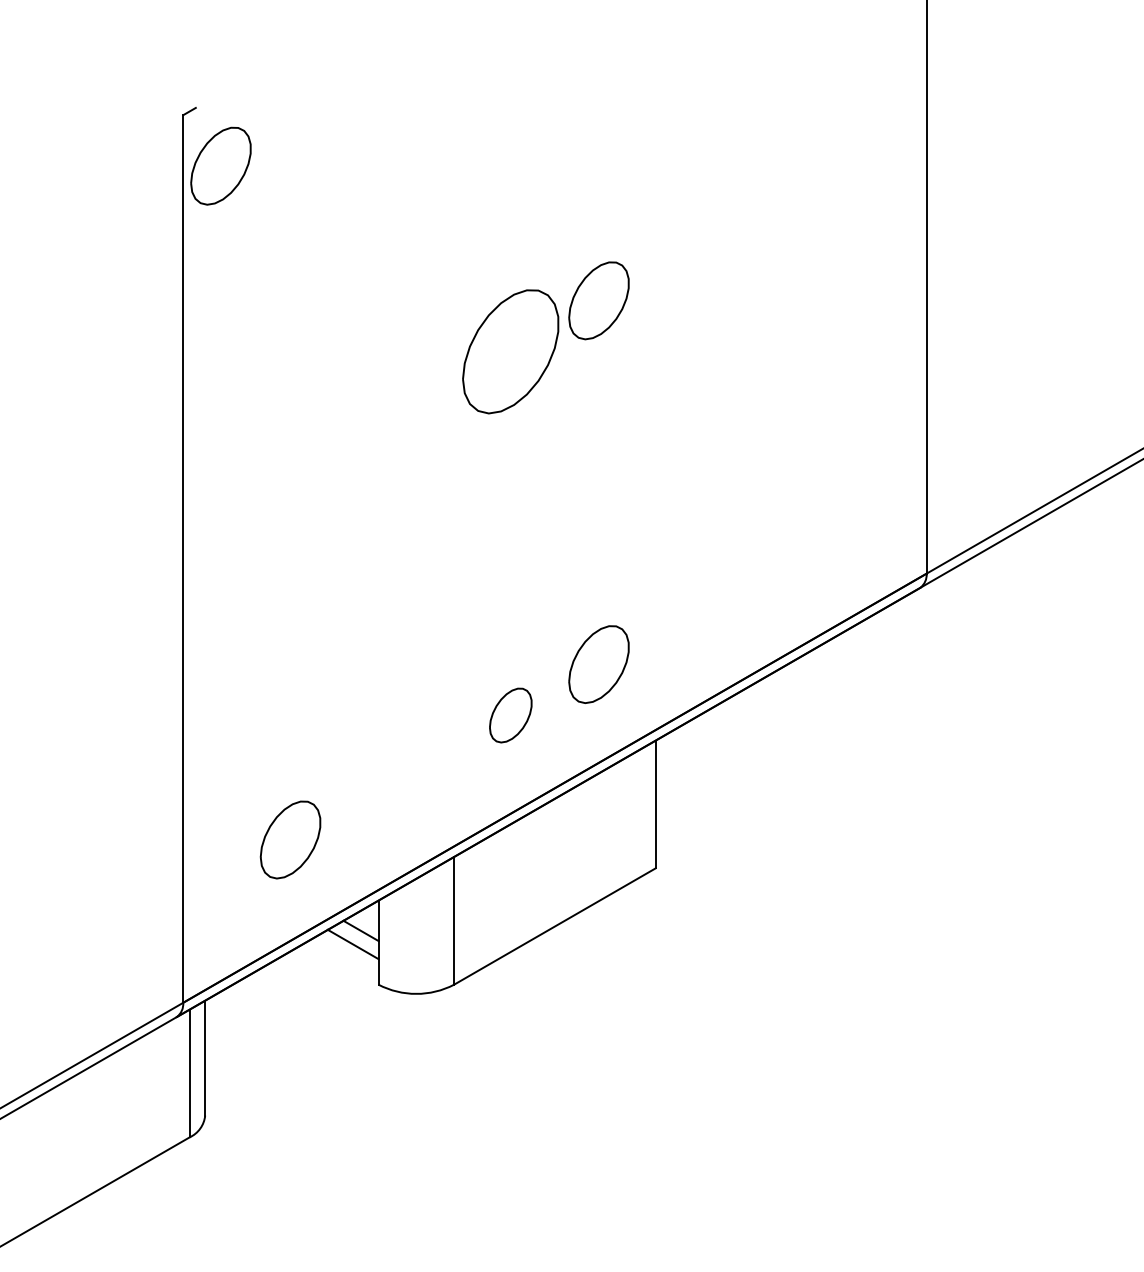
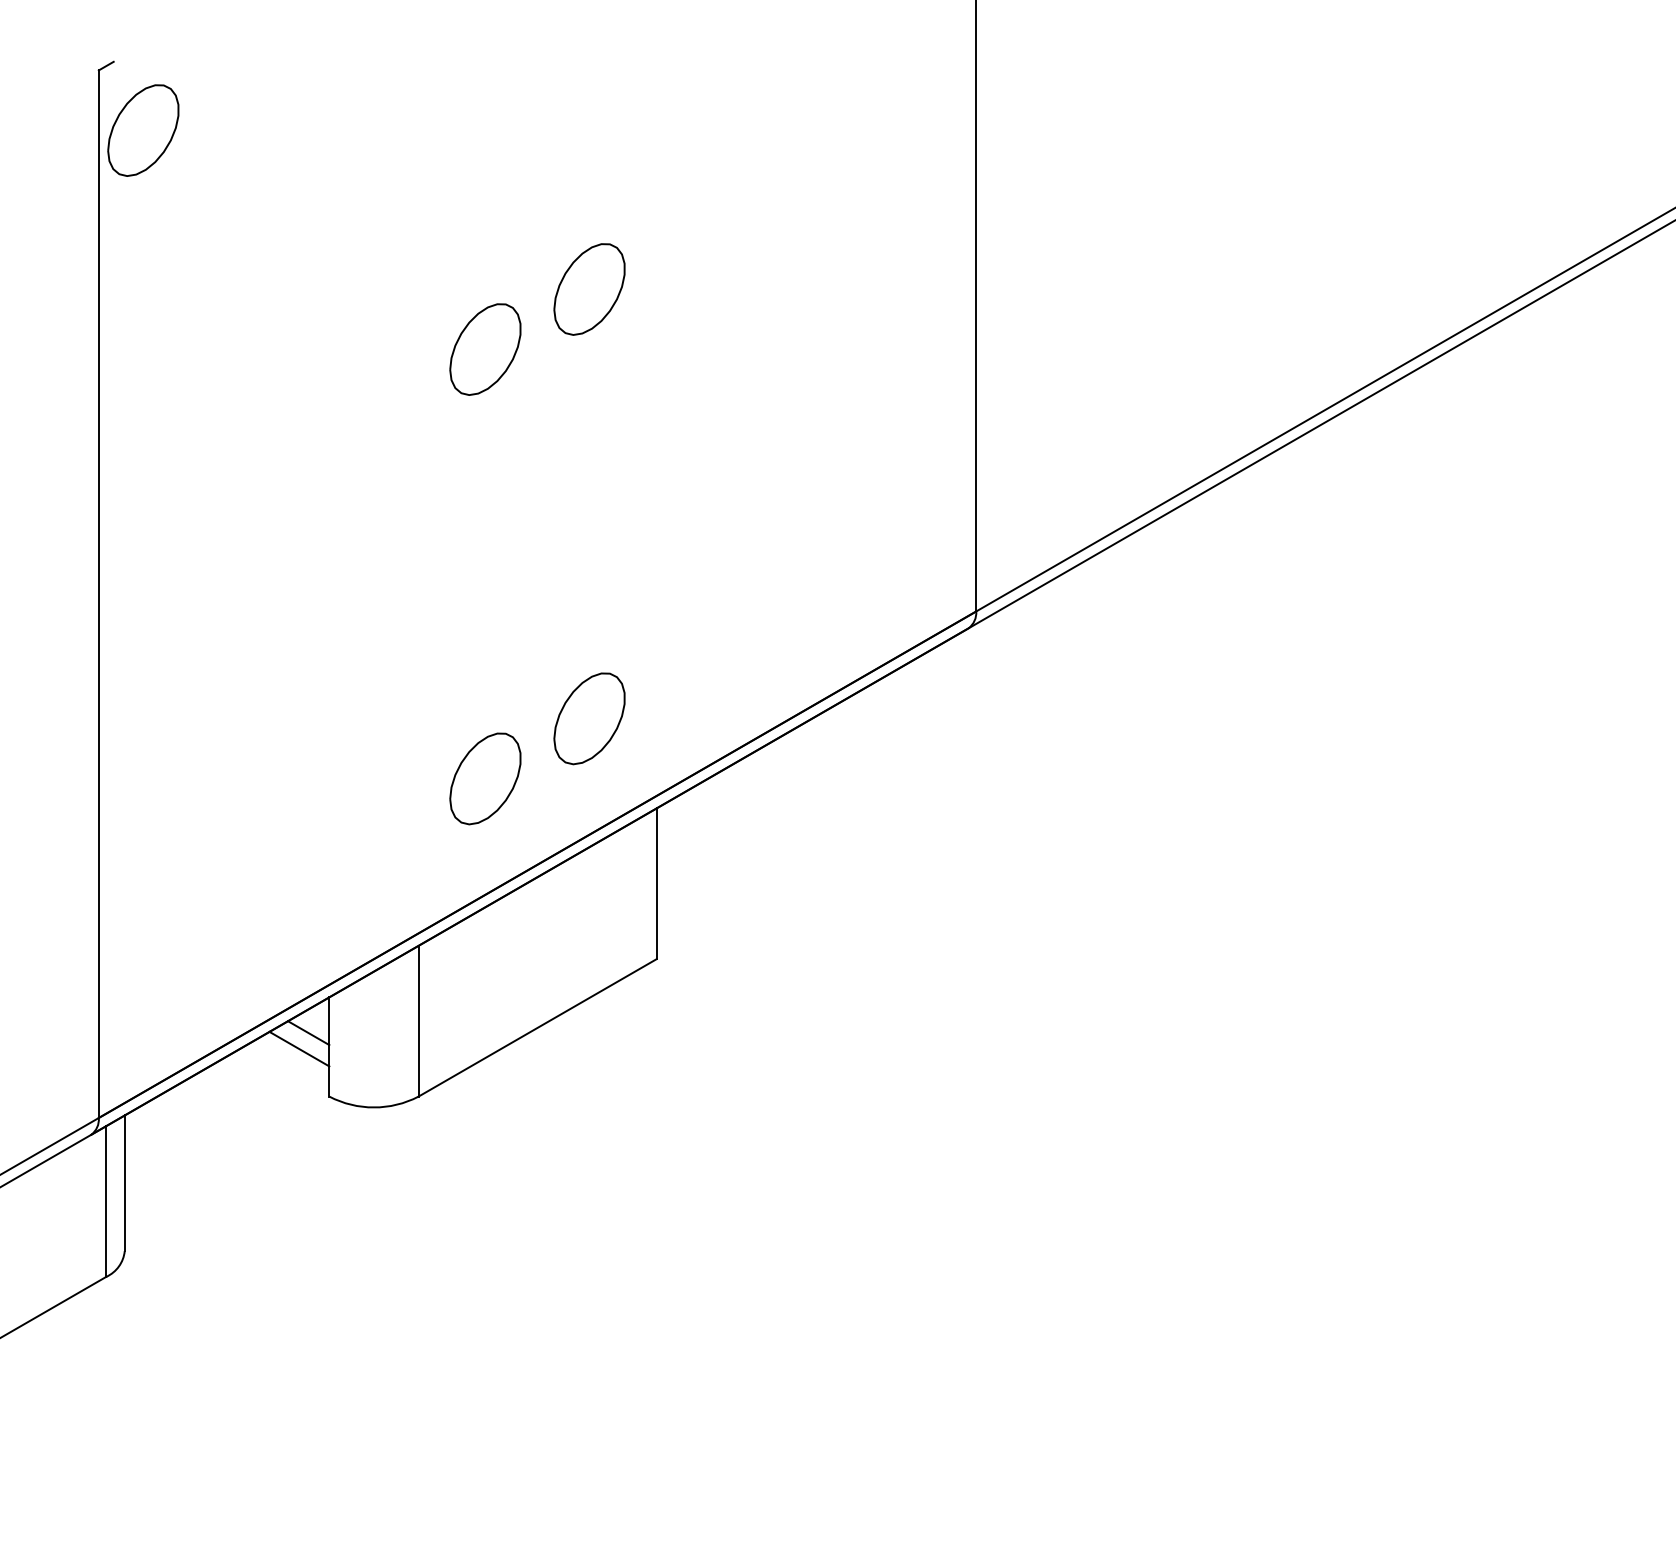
part: (510, 351) -> (485, 349), size x0.62
part: (510, 715) -> (485, 778), size x1.43
part: (290, 839) -> (225, 925), removed

